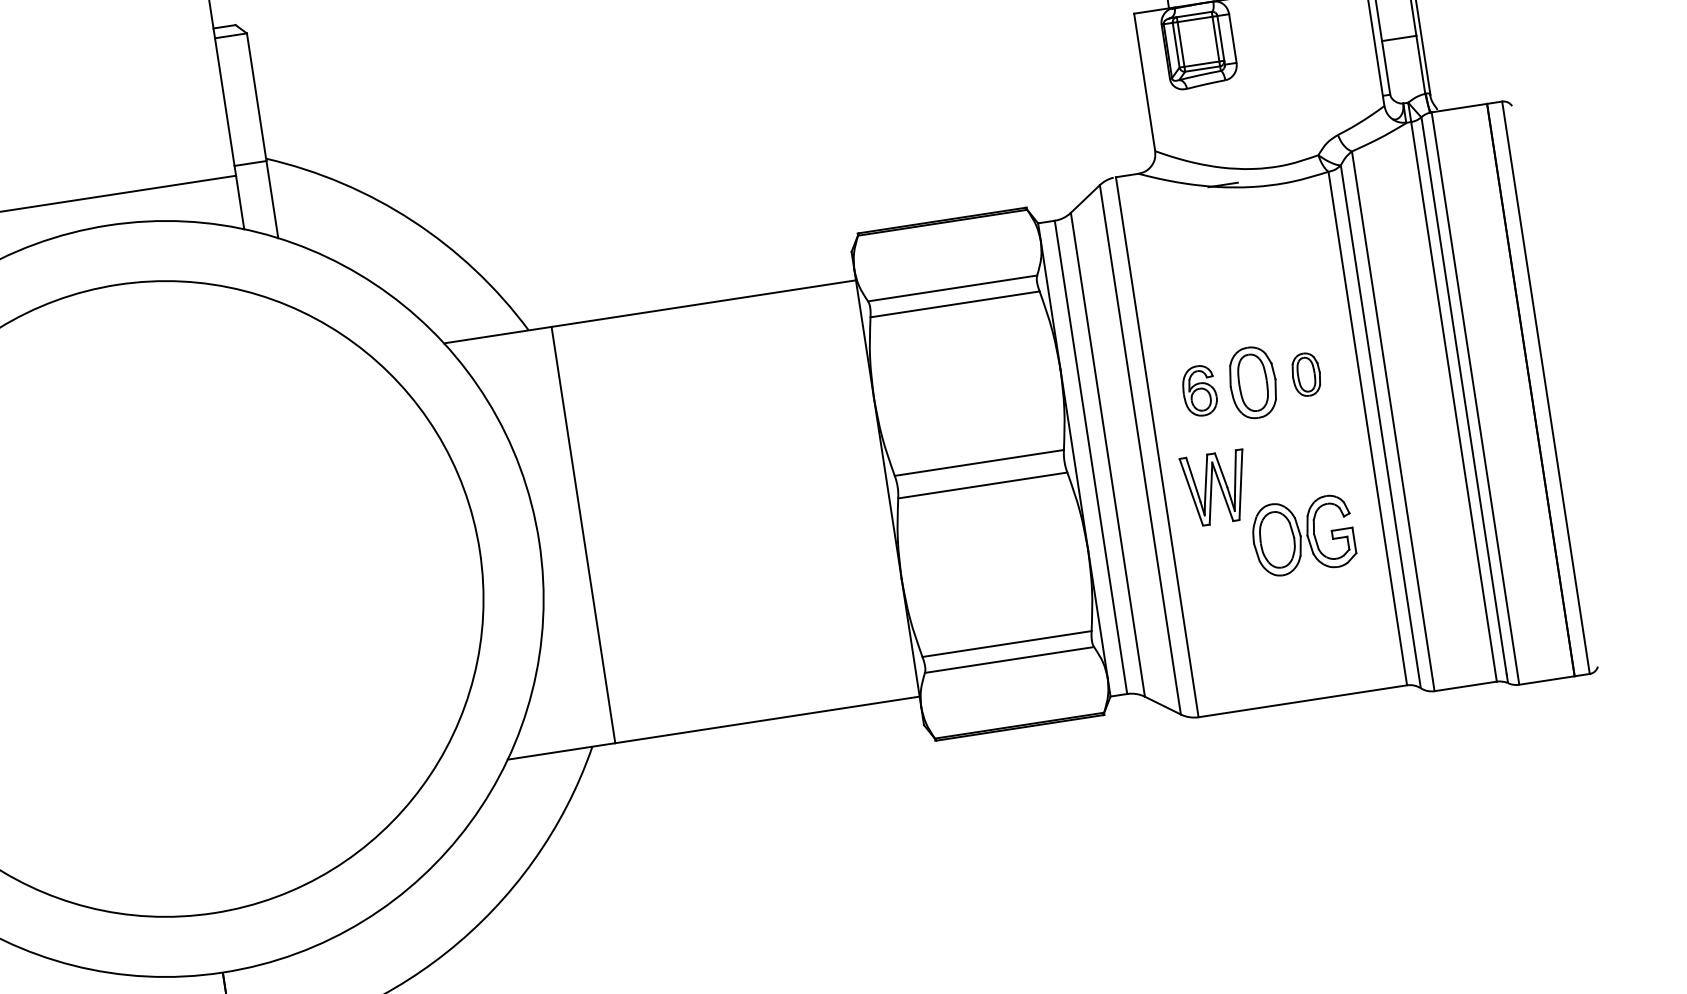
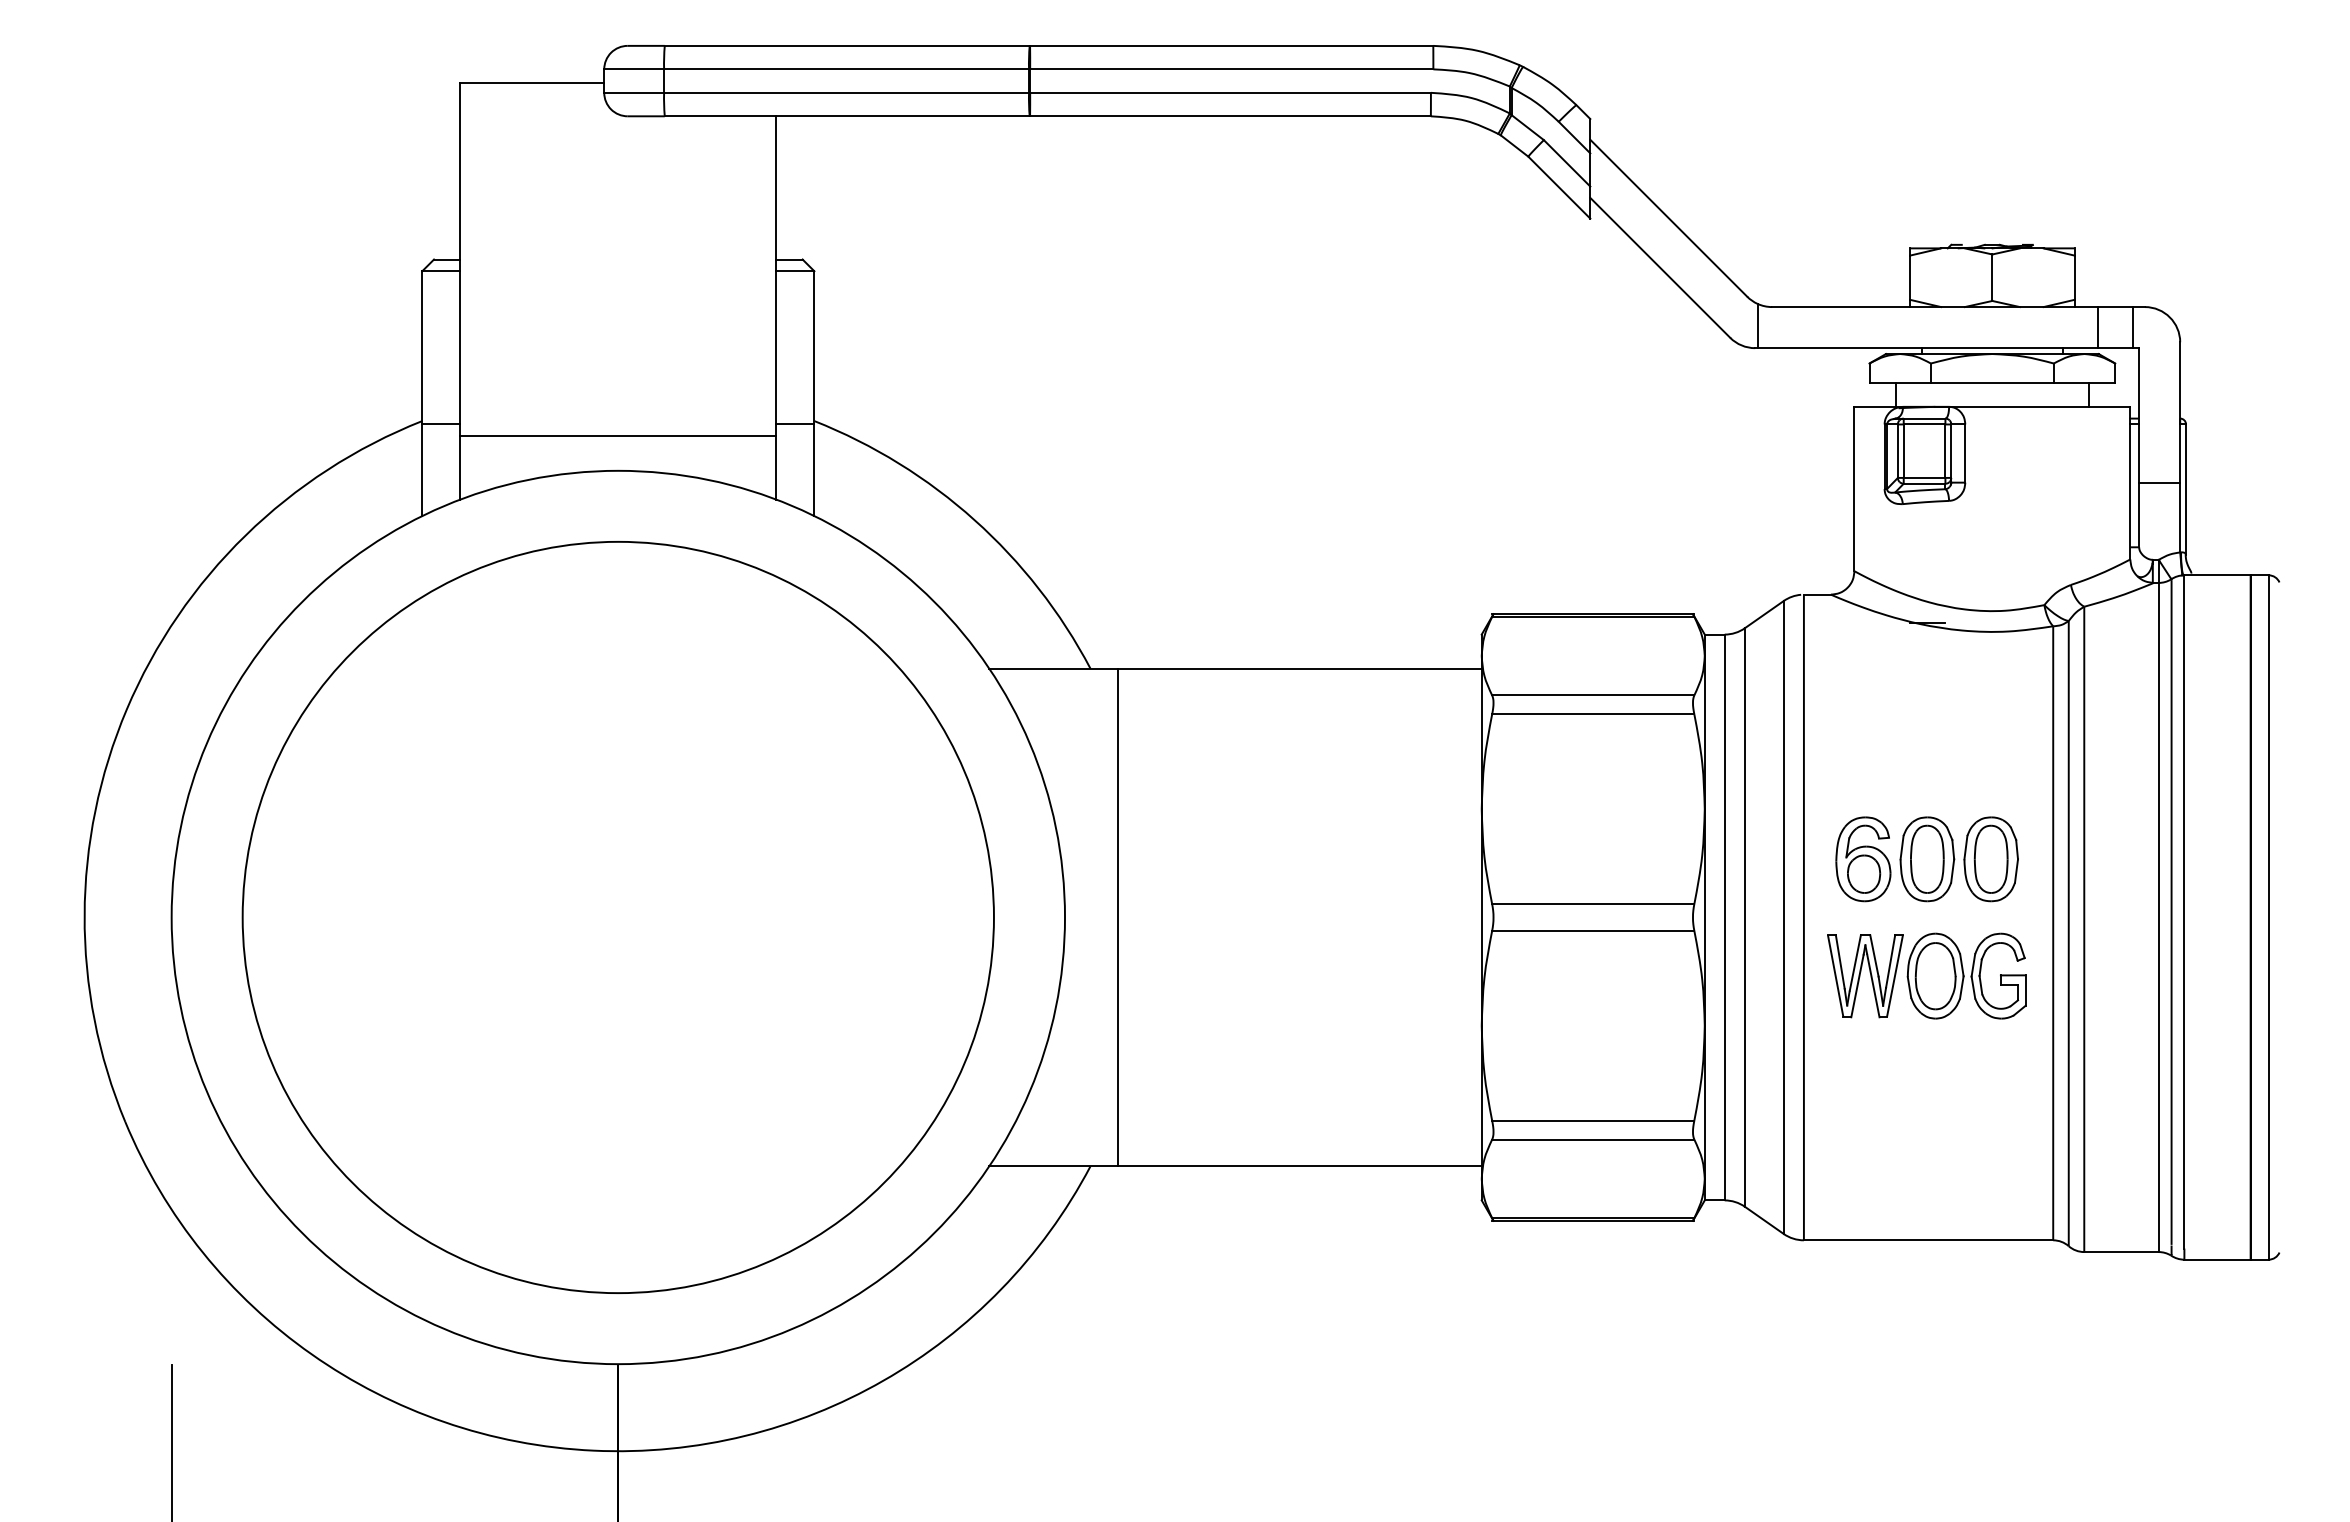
part: (1305, 374) -> (1990, 859), size x1.67
part: (1199, 391) -> (1863, 859), size x1.43
part: (1303, 535) -> (1966, 975), moved

